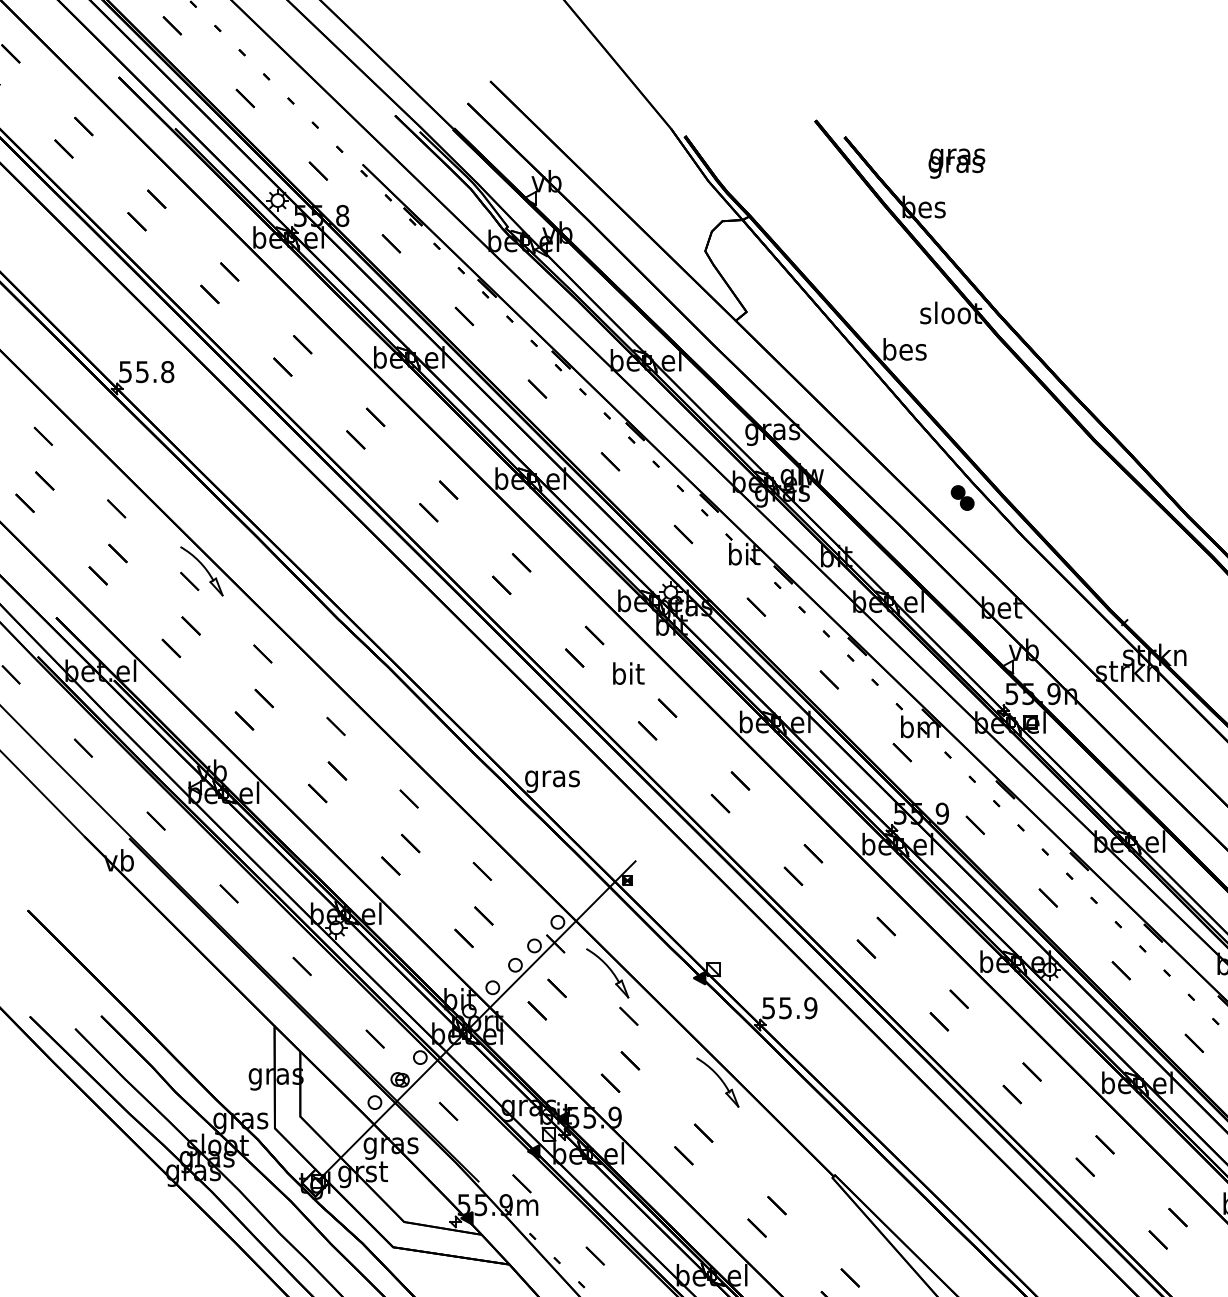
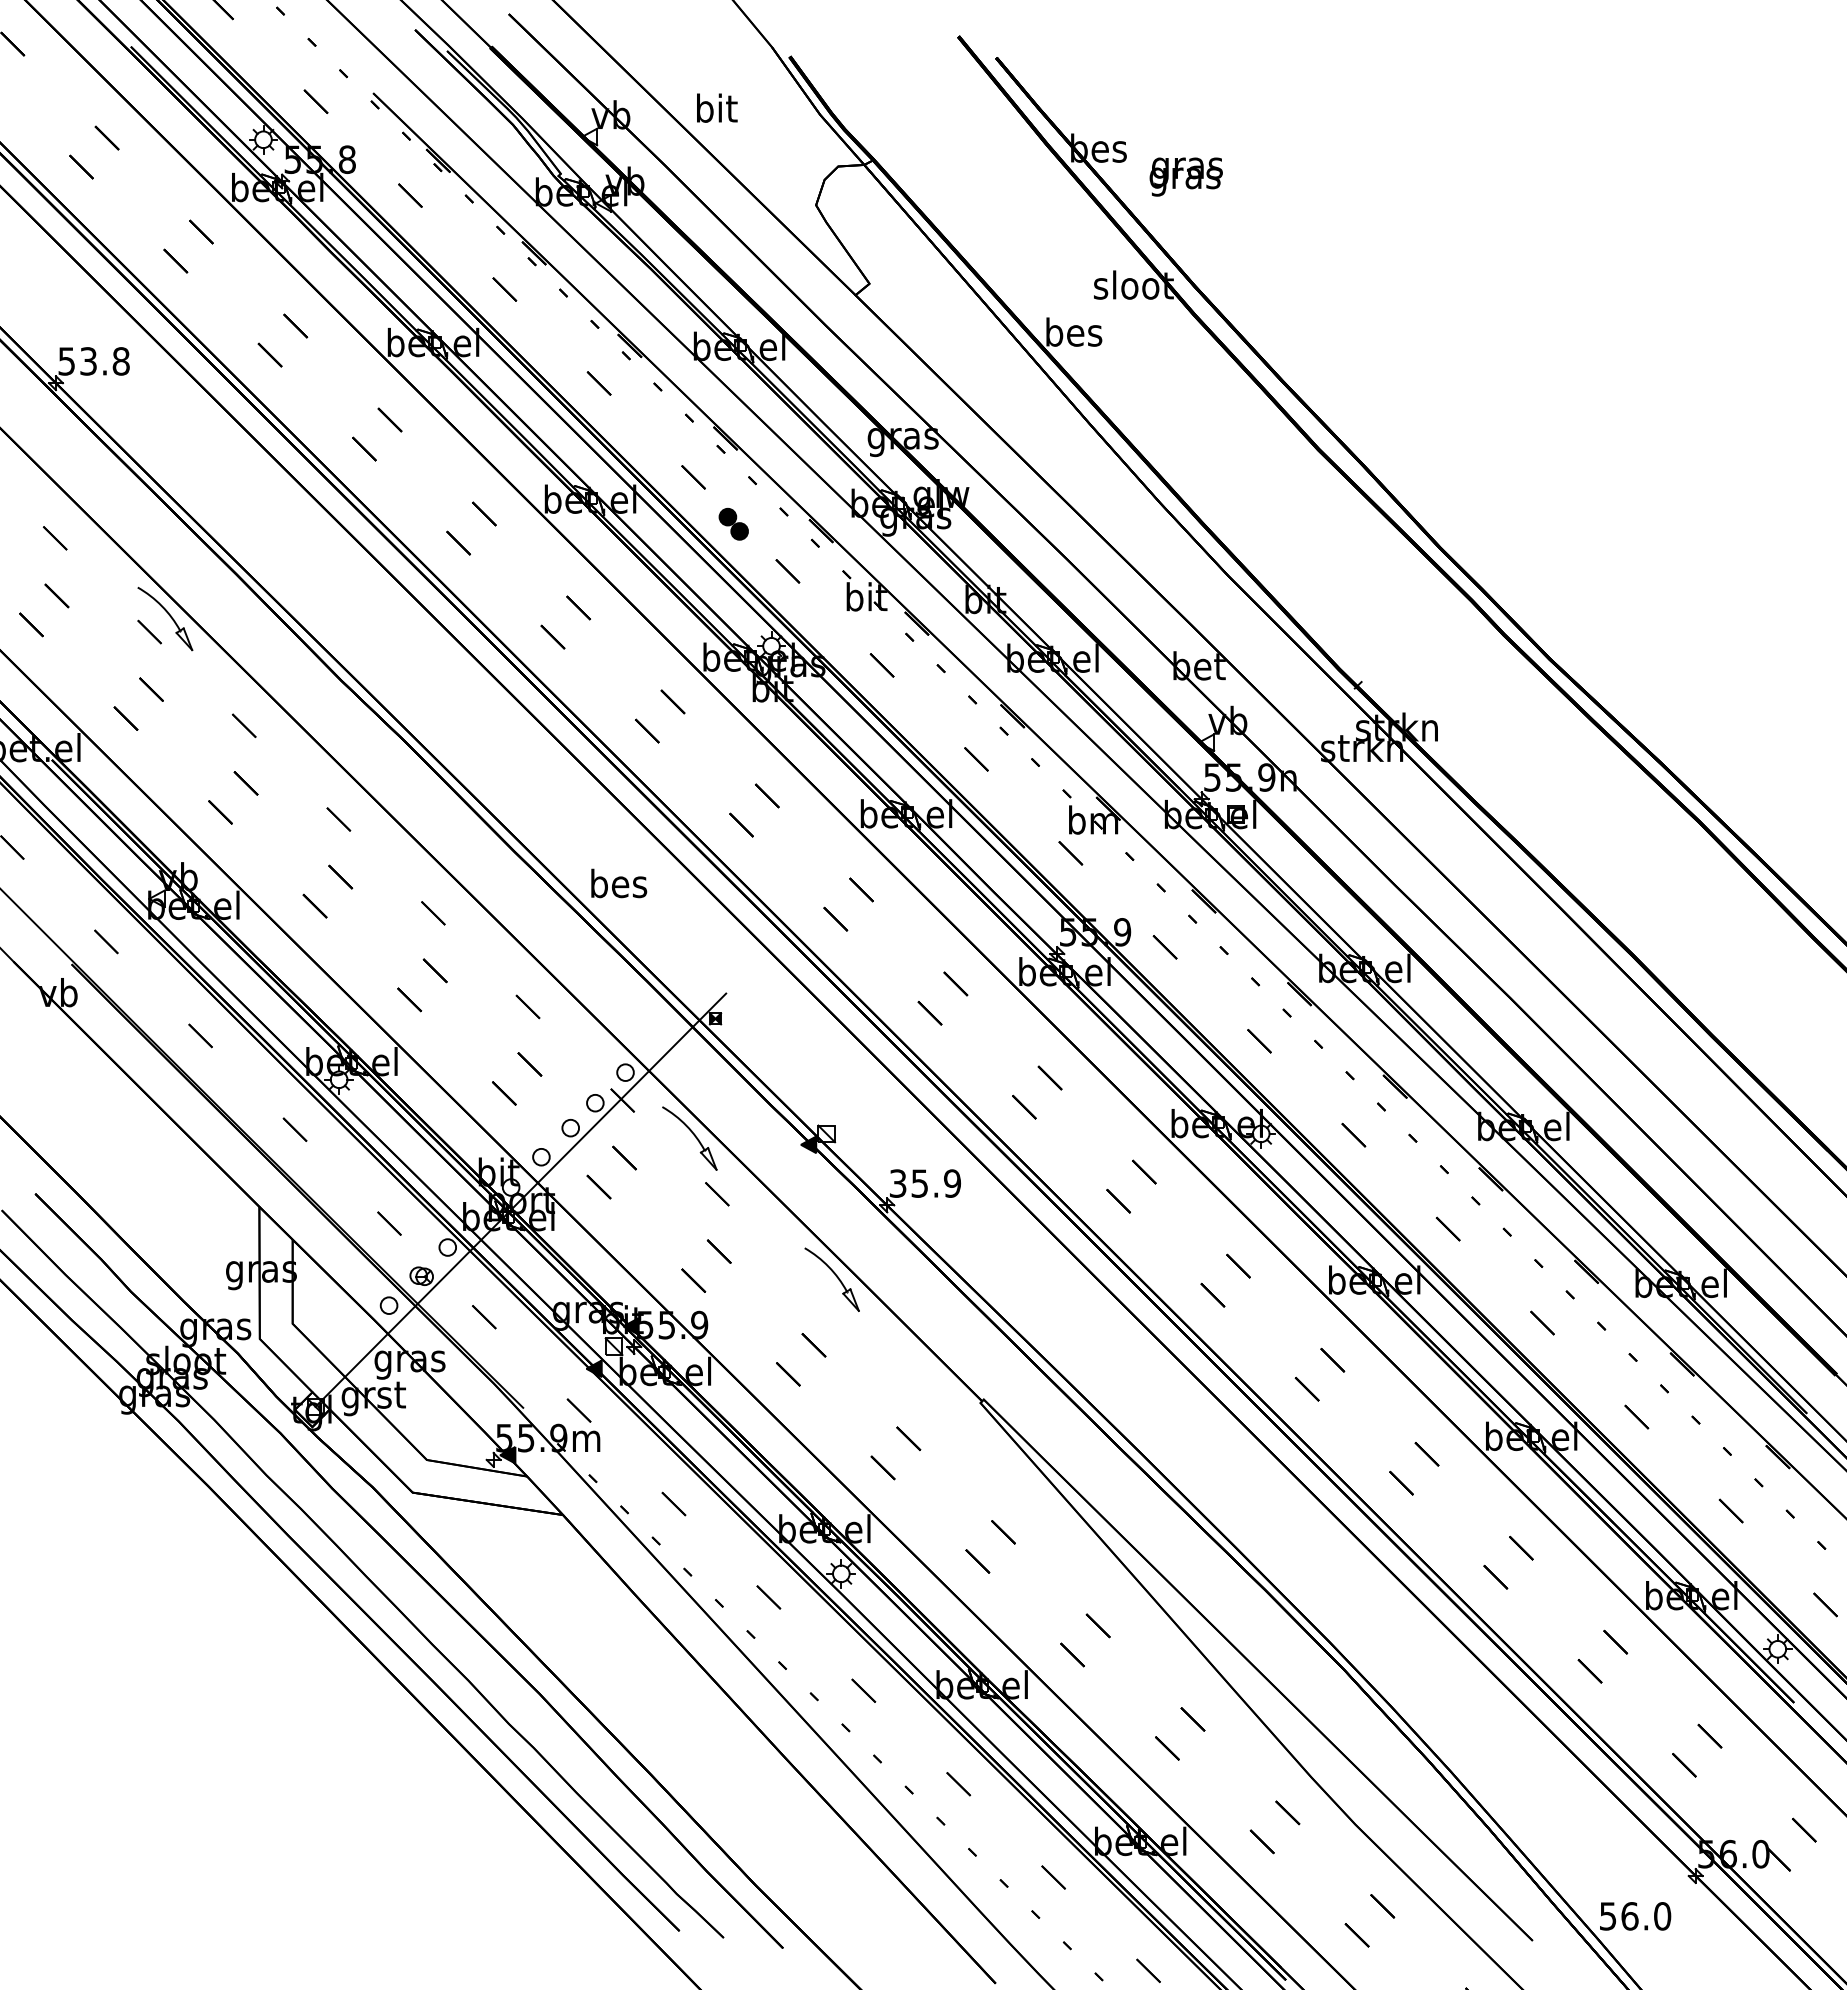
text: (956, 163) -> (1185, 176), moved
text: (142, 372) -> (88, 361), 55.8 -> 53.8
part: (962, 497) -> (733, 523), moved
text: (629, 673) -> (717, 107), moved
text: (552, 778) -> (618, 886), gras -> bes
text: (769, 1008) -> (898, 1183), 55.9 -> 35.9

